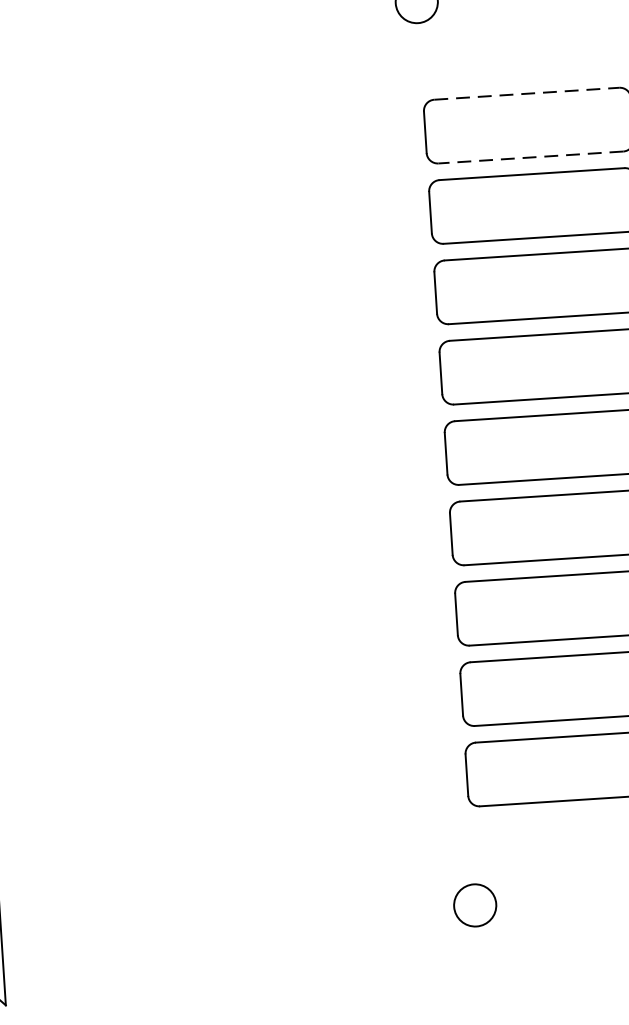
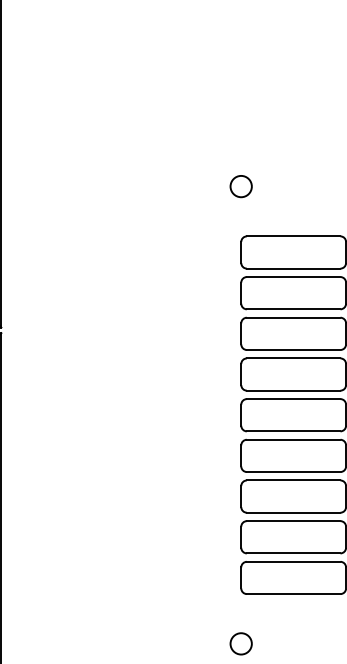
line: (526, 94) -> (293, 236), dashed -> solid
line: (530, 157) -> (293, 268), dashed -> solid

